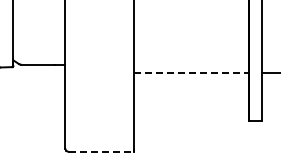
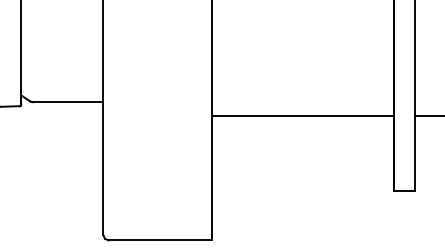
line: (192, 73) -> (304, 116), dashed -> solid
line: (101, 151) -> (160, 239), dashed -> solid

